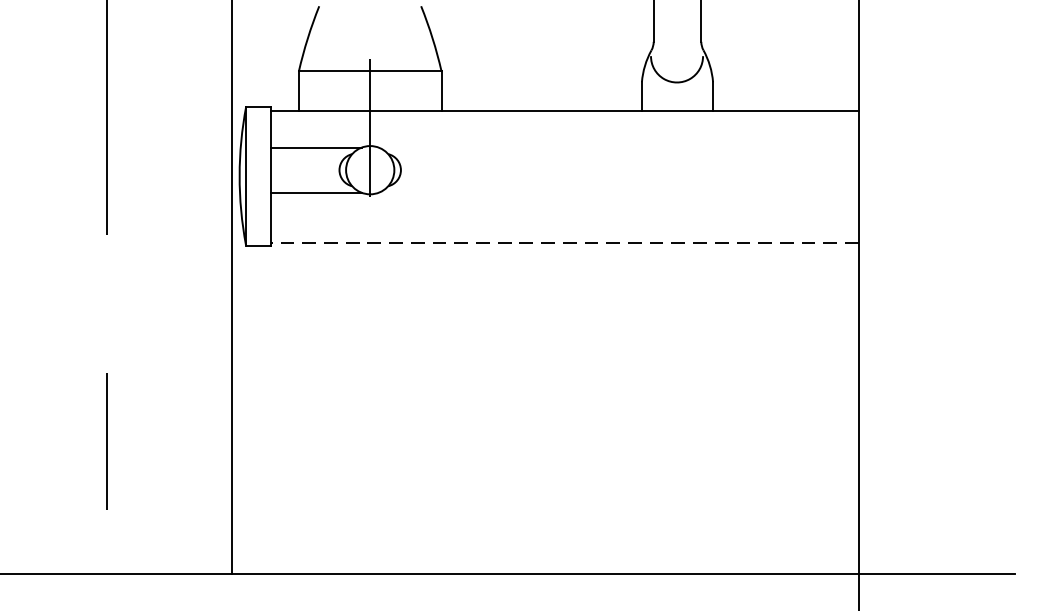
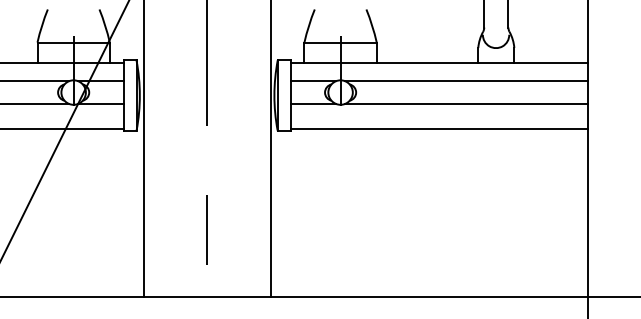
line: (618, 148) -> (466, 81), added
line: (618, 193) -> (466, 104), added
line: (565, 243) -> (439, 129), dashed -> solid

